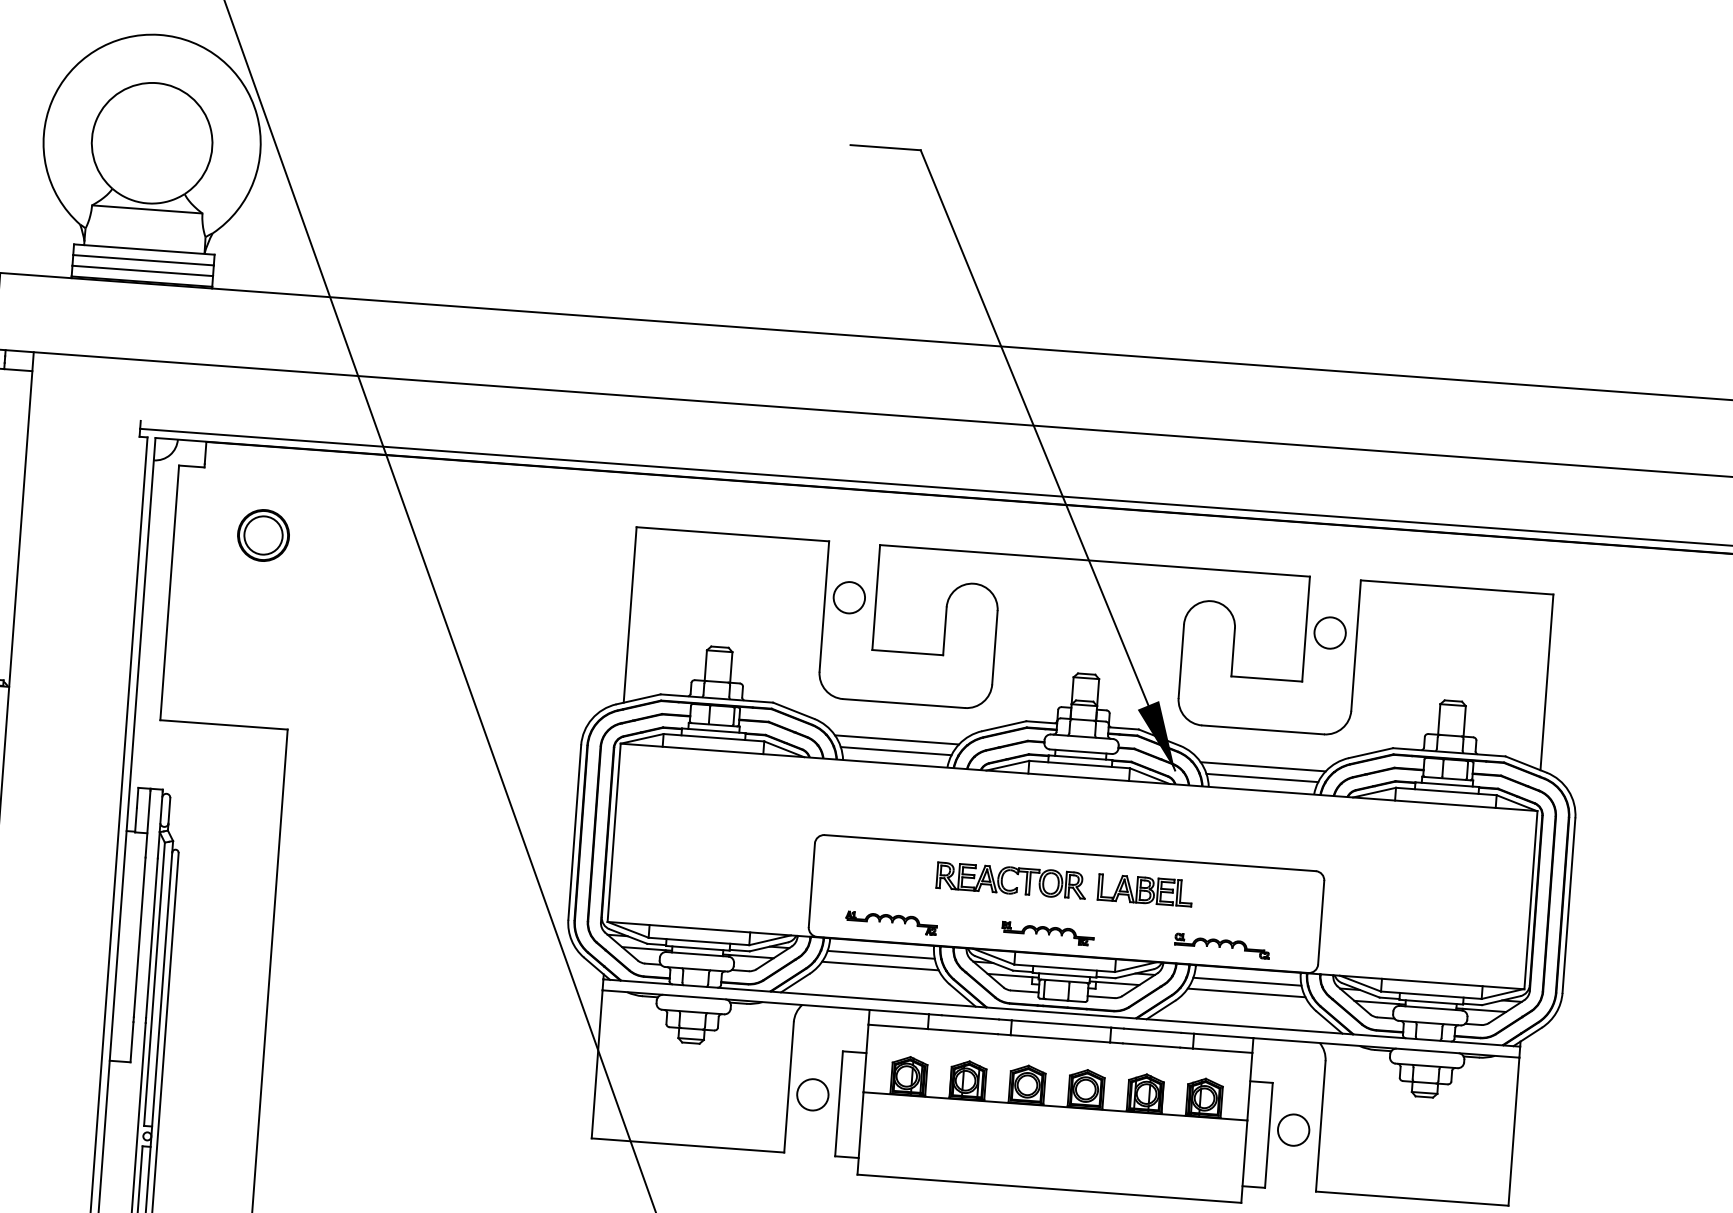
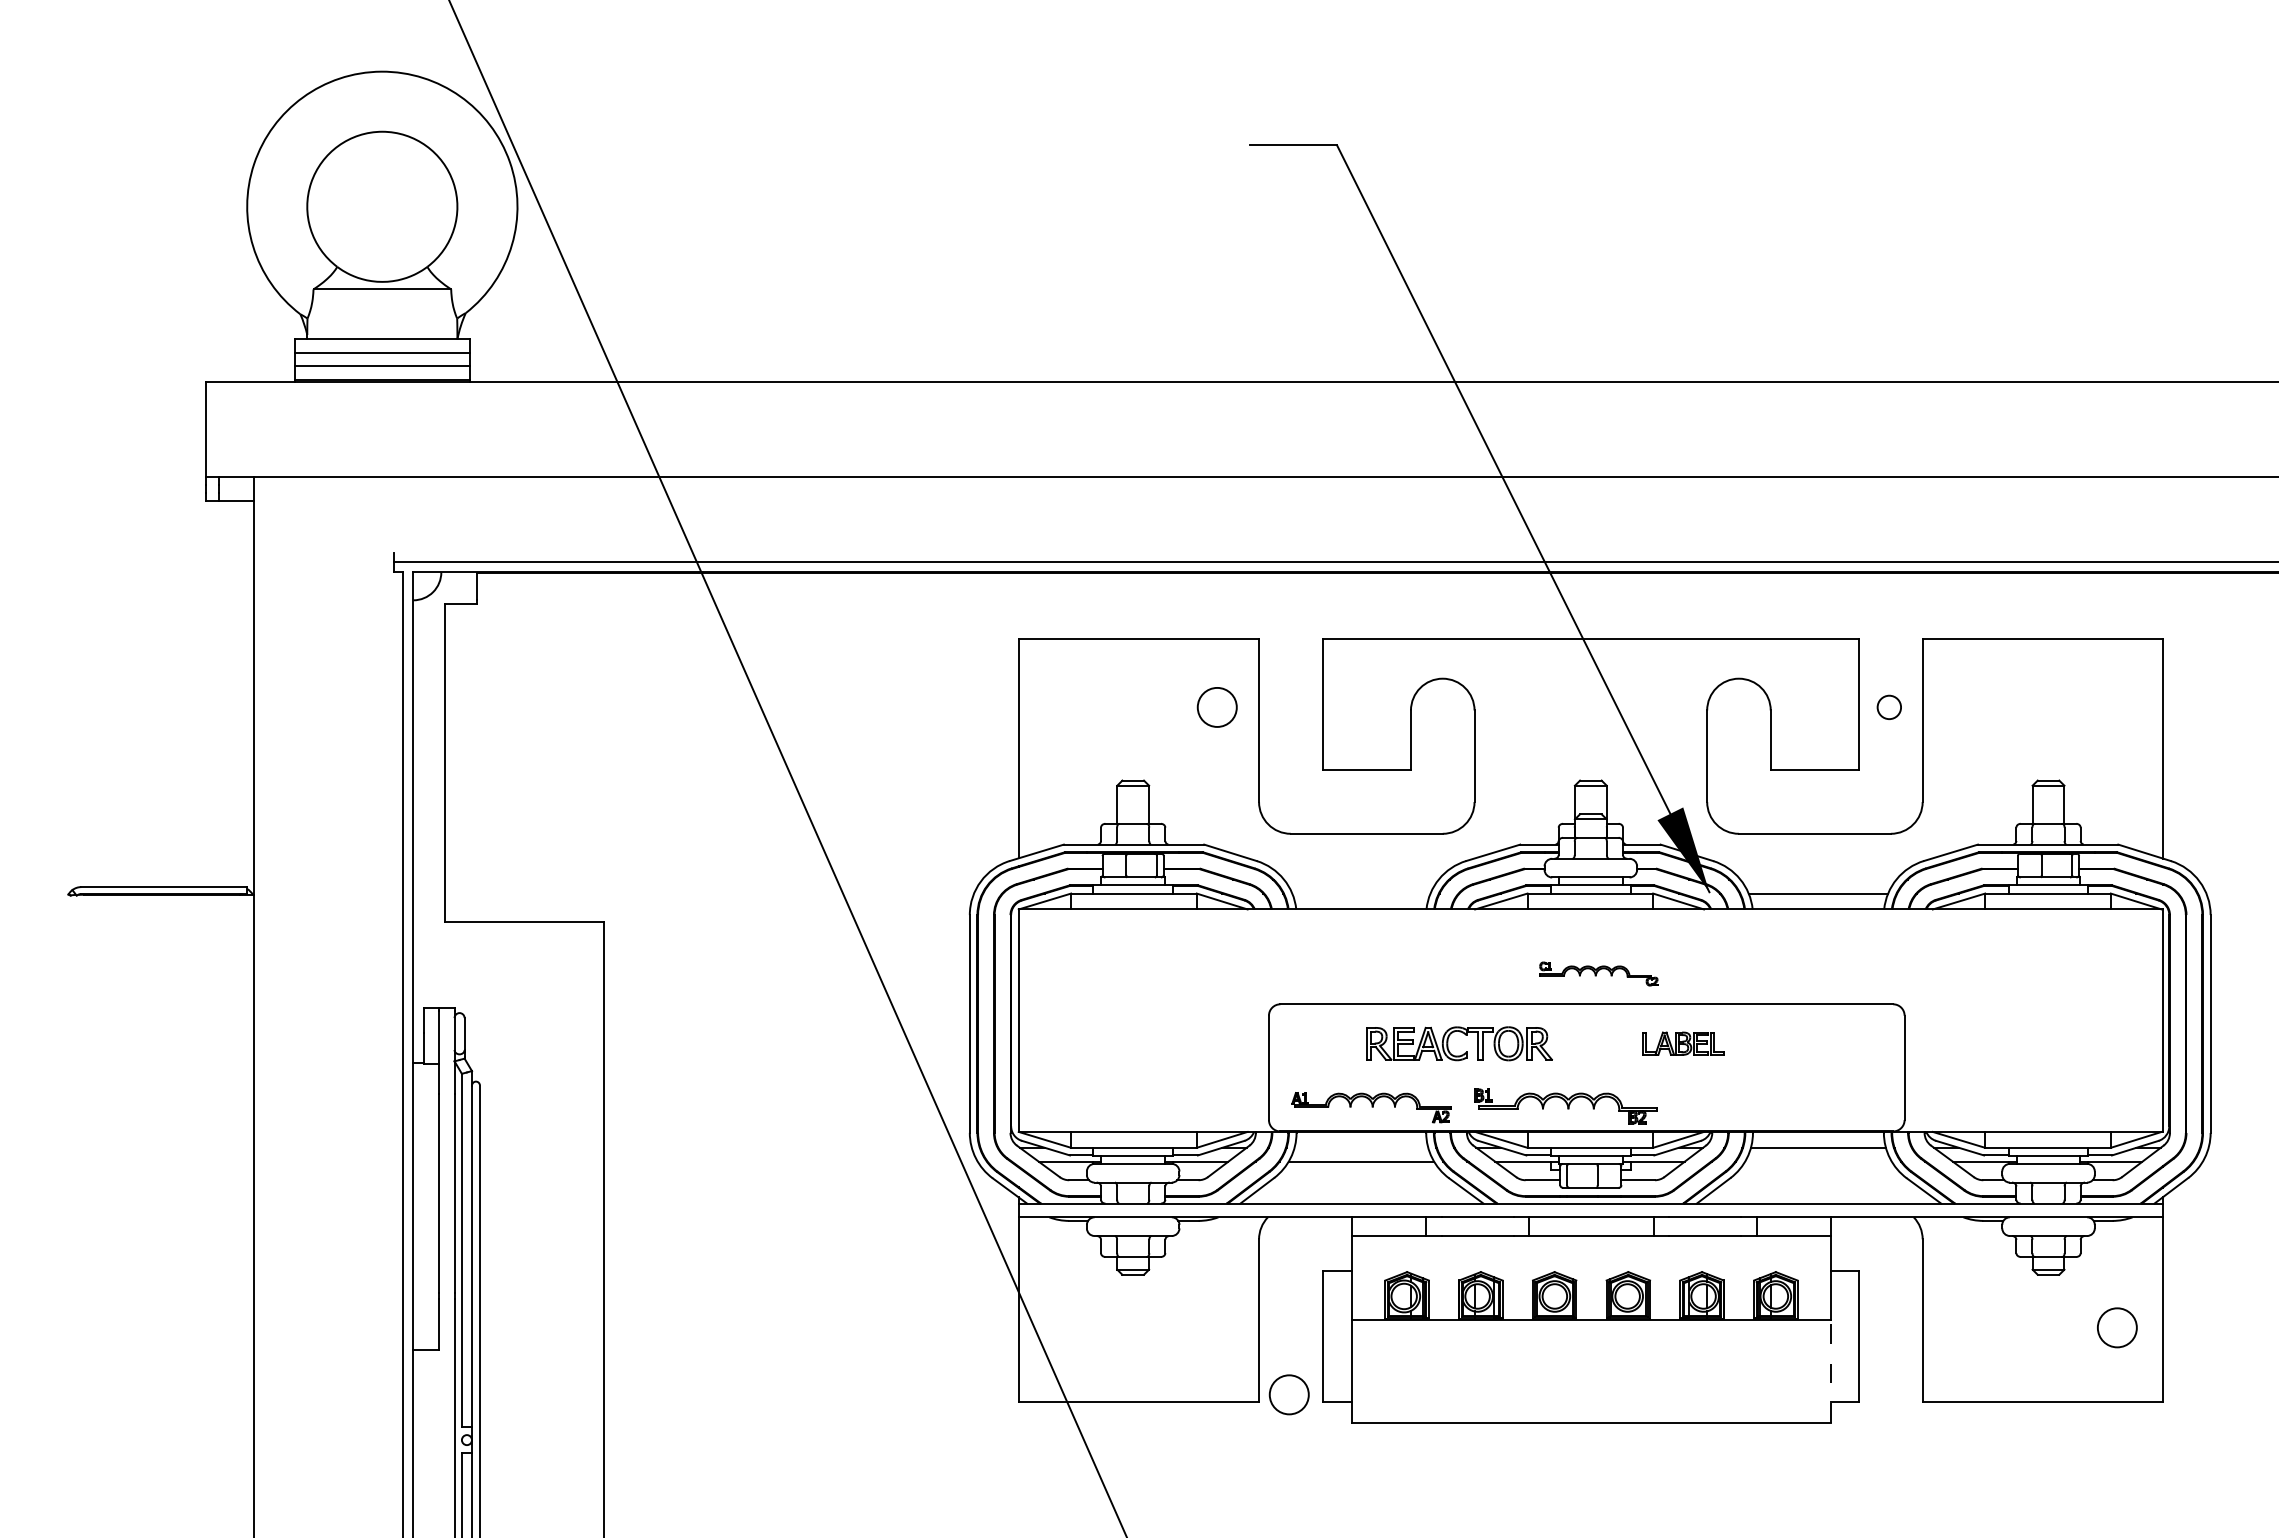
part: (263, 535) -> (556, 683), removed
circle: (848, 597) -> (1216, 707), moved
circle: (1329, 632) -> (1888, 706), size x0.6
line: (897, 739) -> (1361, 879), removed
line: (896, 751) -> (1361, 893), removed
line: (1263, 766) -> (1818, 879), removed
part: (1016, 874) -> (1465, 1035), moved
part: (1145, 890) -> (1683, 1043), size x0.7
part: (890, 923) -> (1370, 1107), size x1.4
part: (1047, 933) -> (1566, 1106), size x1.6
part: (1221, 945) -> (1598, 973), moved
line: (881, 954) -> (1361, 1147), removed
line: (1246, 992) -> (1818, 1161), removed
circle: (812, 1094) -> (1288, 1394), moved
circle: (1293, 1129) -> (2117, 1327), moved
line: (1244, 1160) -> (1831, 1370), solid -> dashed

